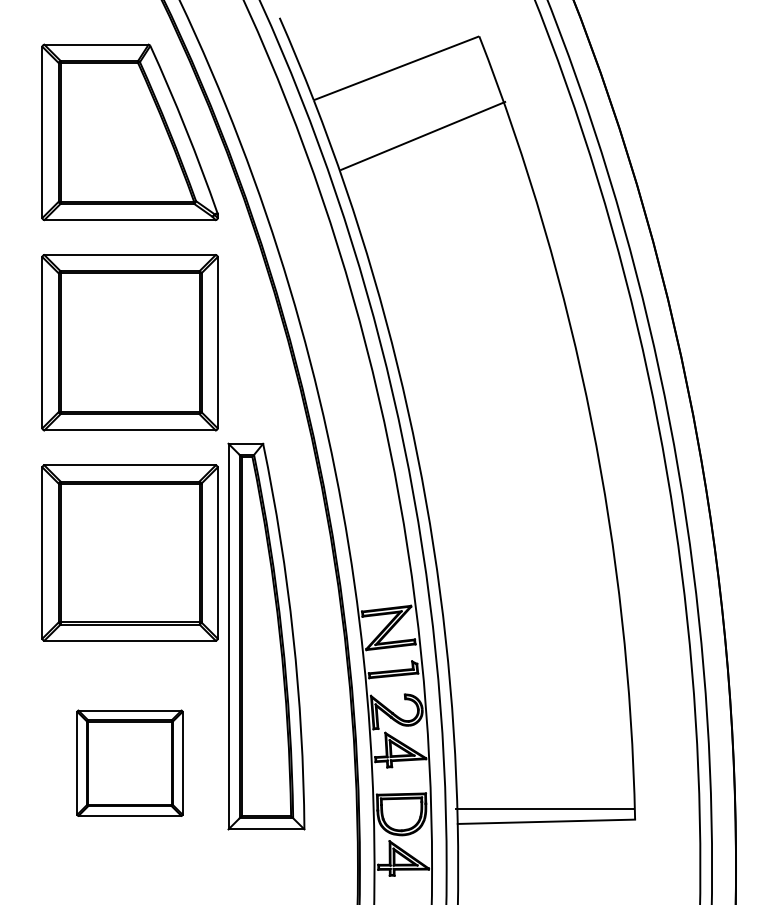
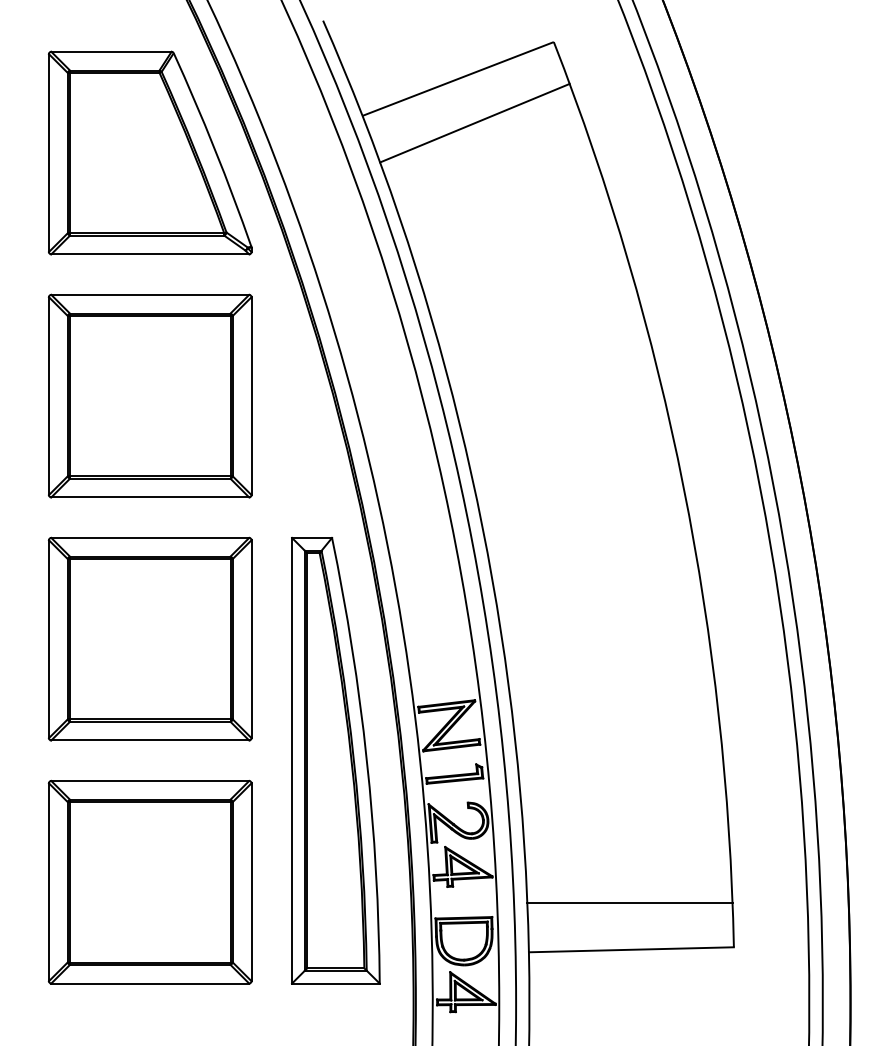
line: (422, 135) -> (474, 122), moved
part: (266, 636) -> (335, 760), moved
part: (129, 762) -> (149, 881), size x1.67
line: (544, 808) -> (629, 902), moved

